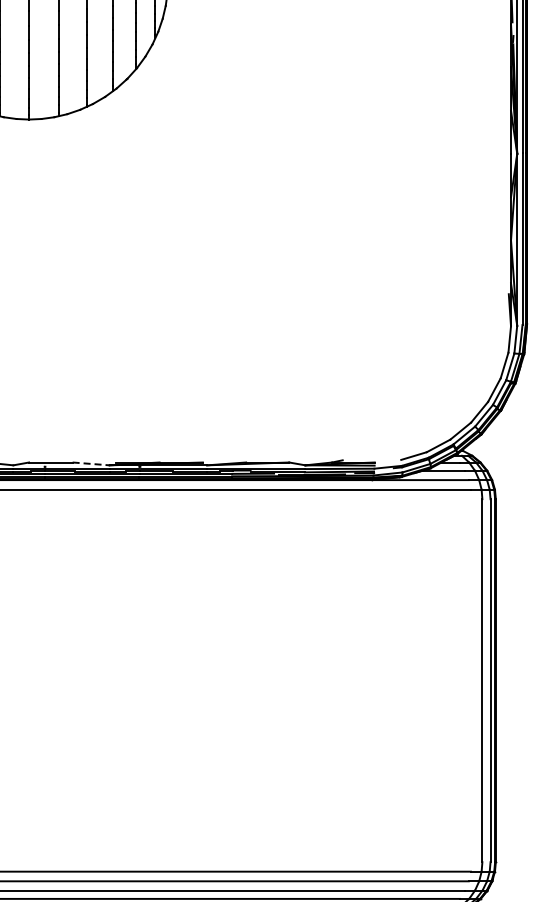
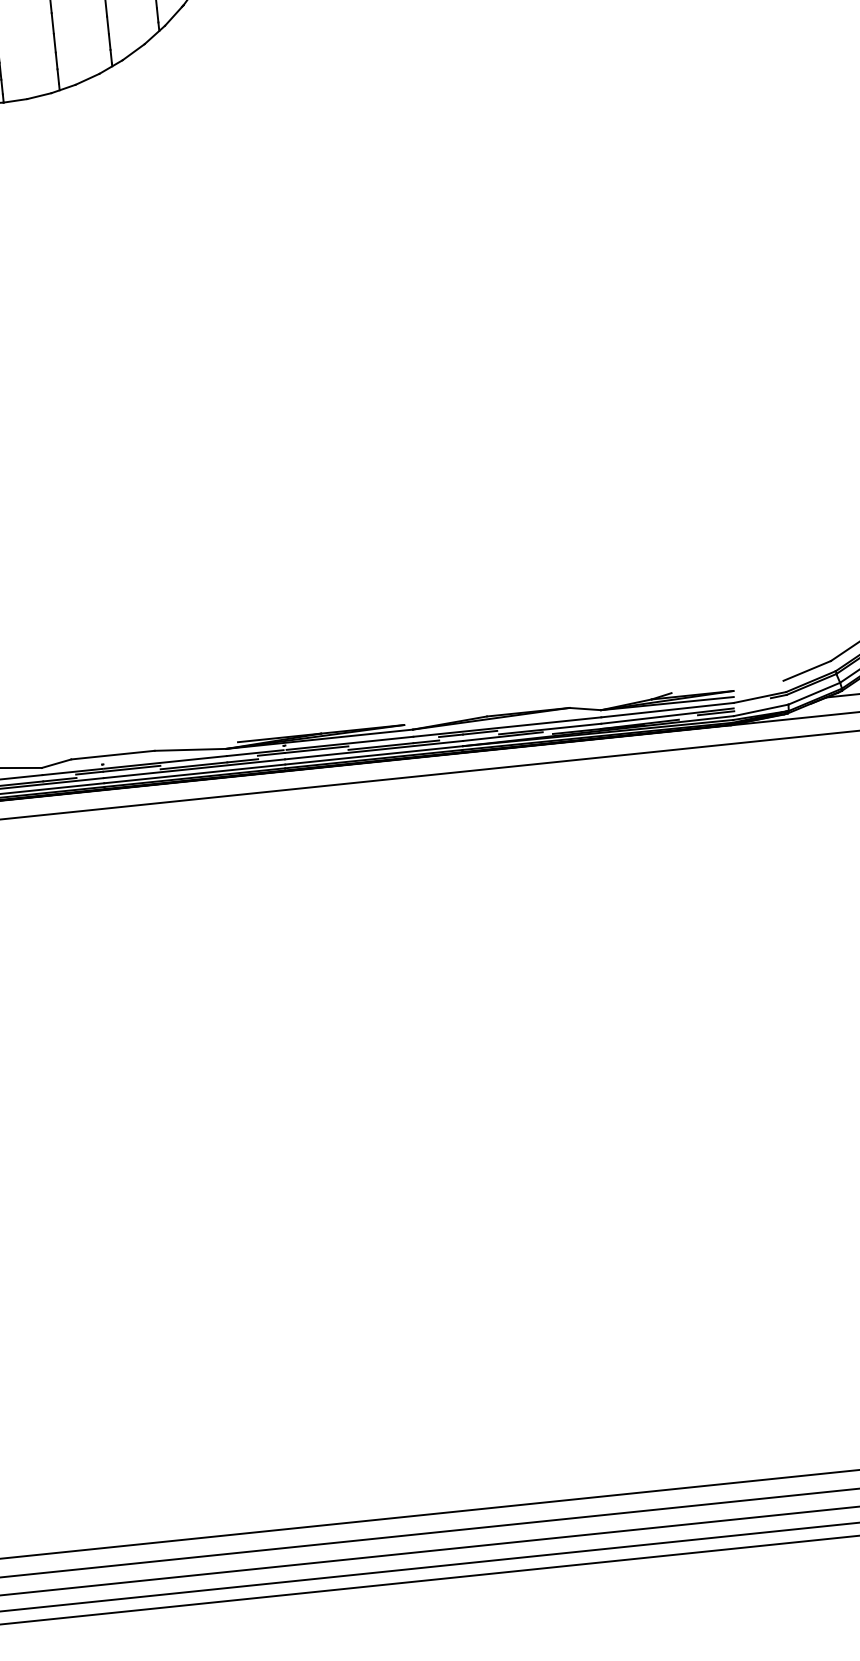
line: (91, 463) -> (191, 748), dashed -> solid

